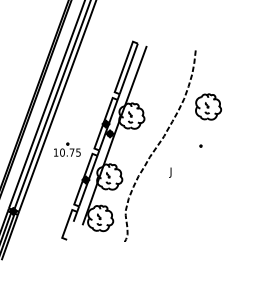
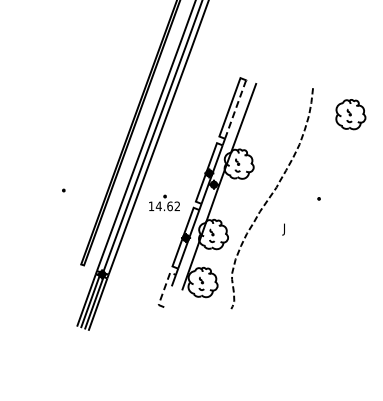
line: (128, 68) -> (235, 108), solid -> dashed
part: (208, 106) -> (350, 114), moved
text: (69, 152) -> (167, 206), 10.75 -> 14.62
line: (67, 223) -> (164, 288), solid -> dashed

